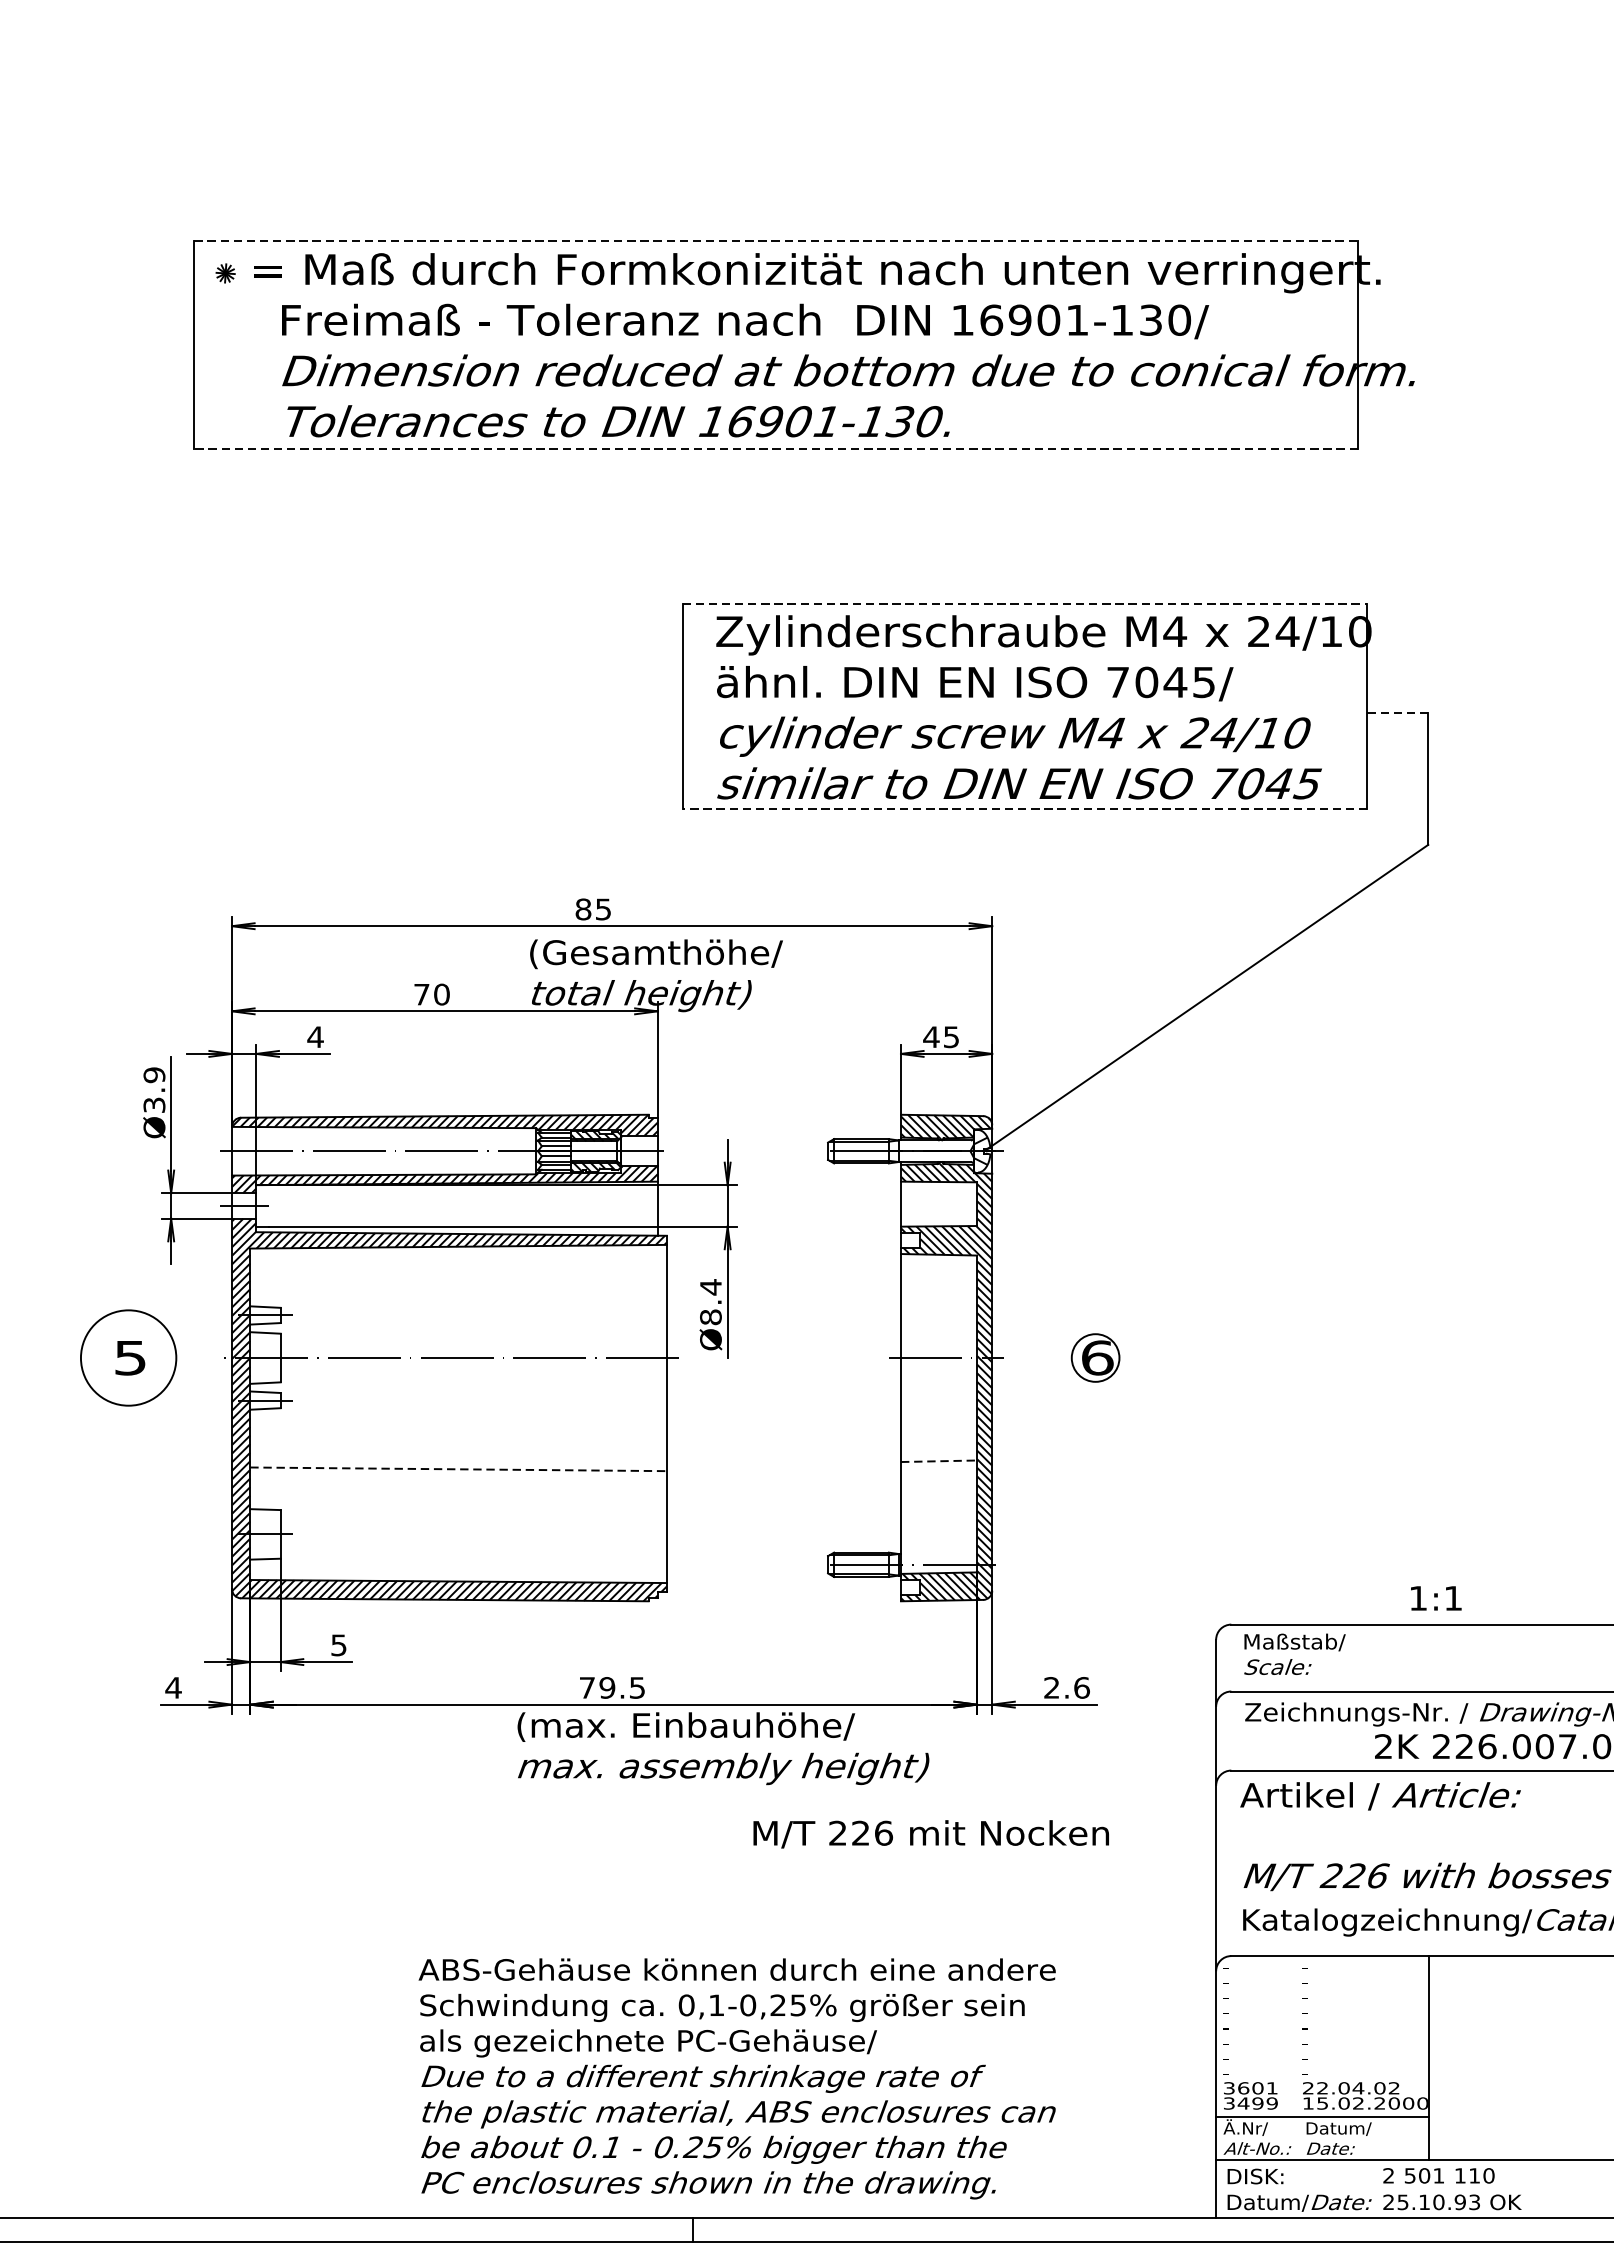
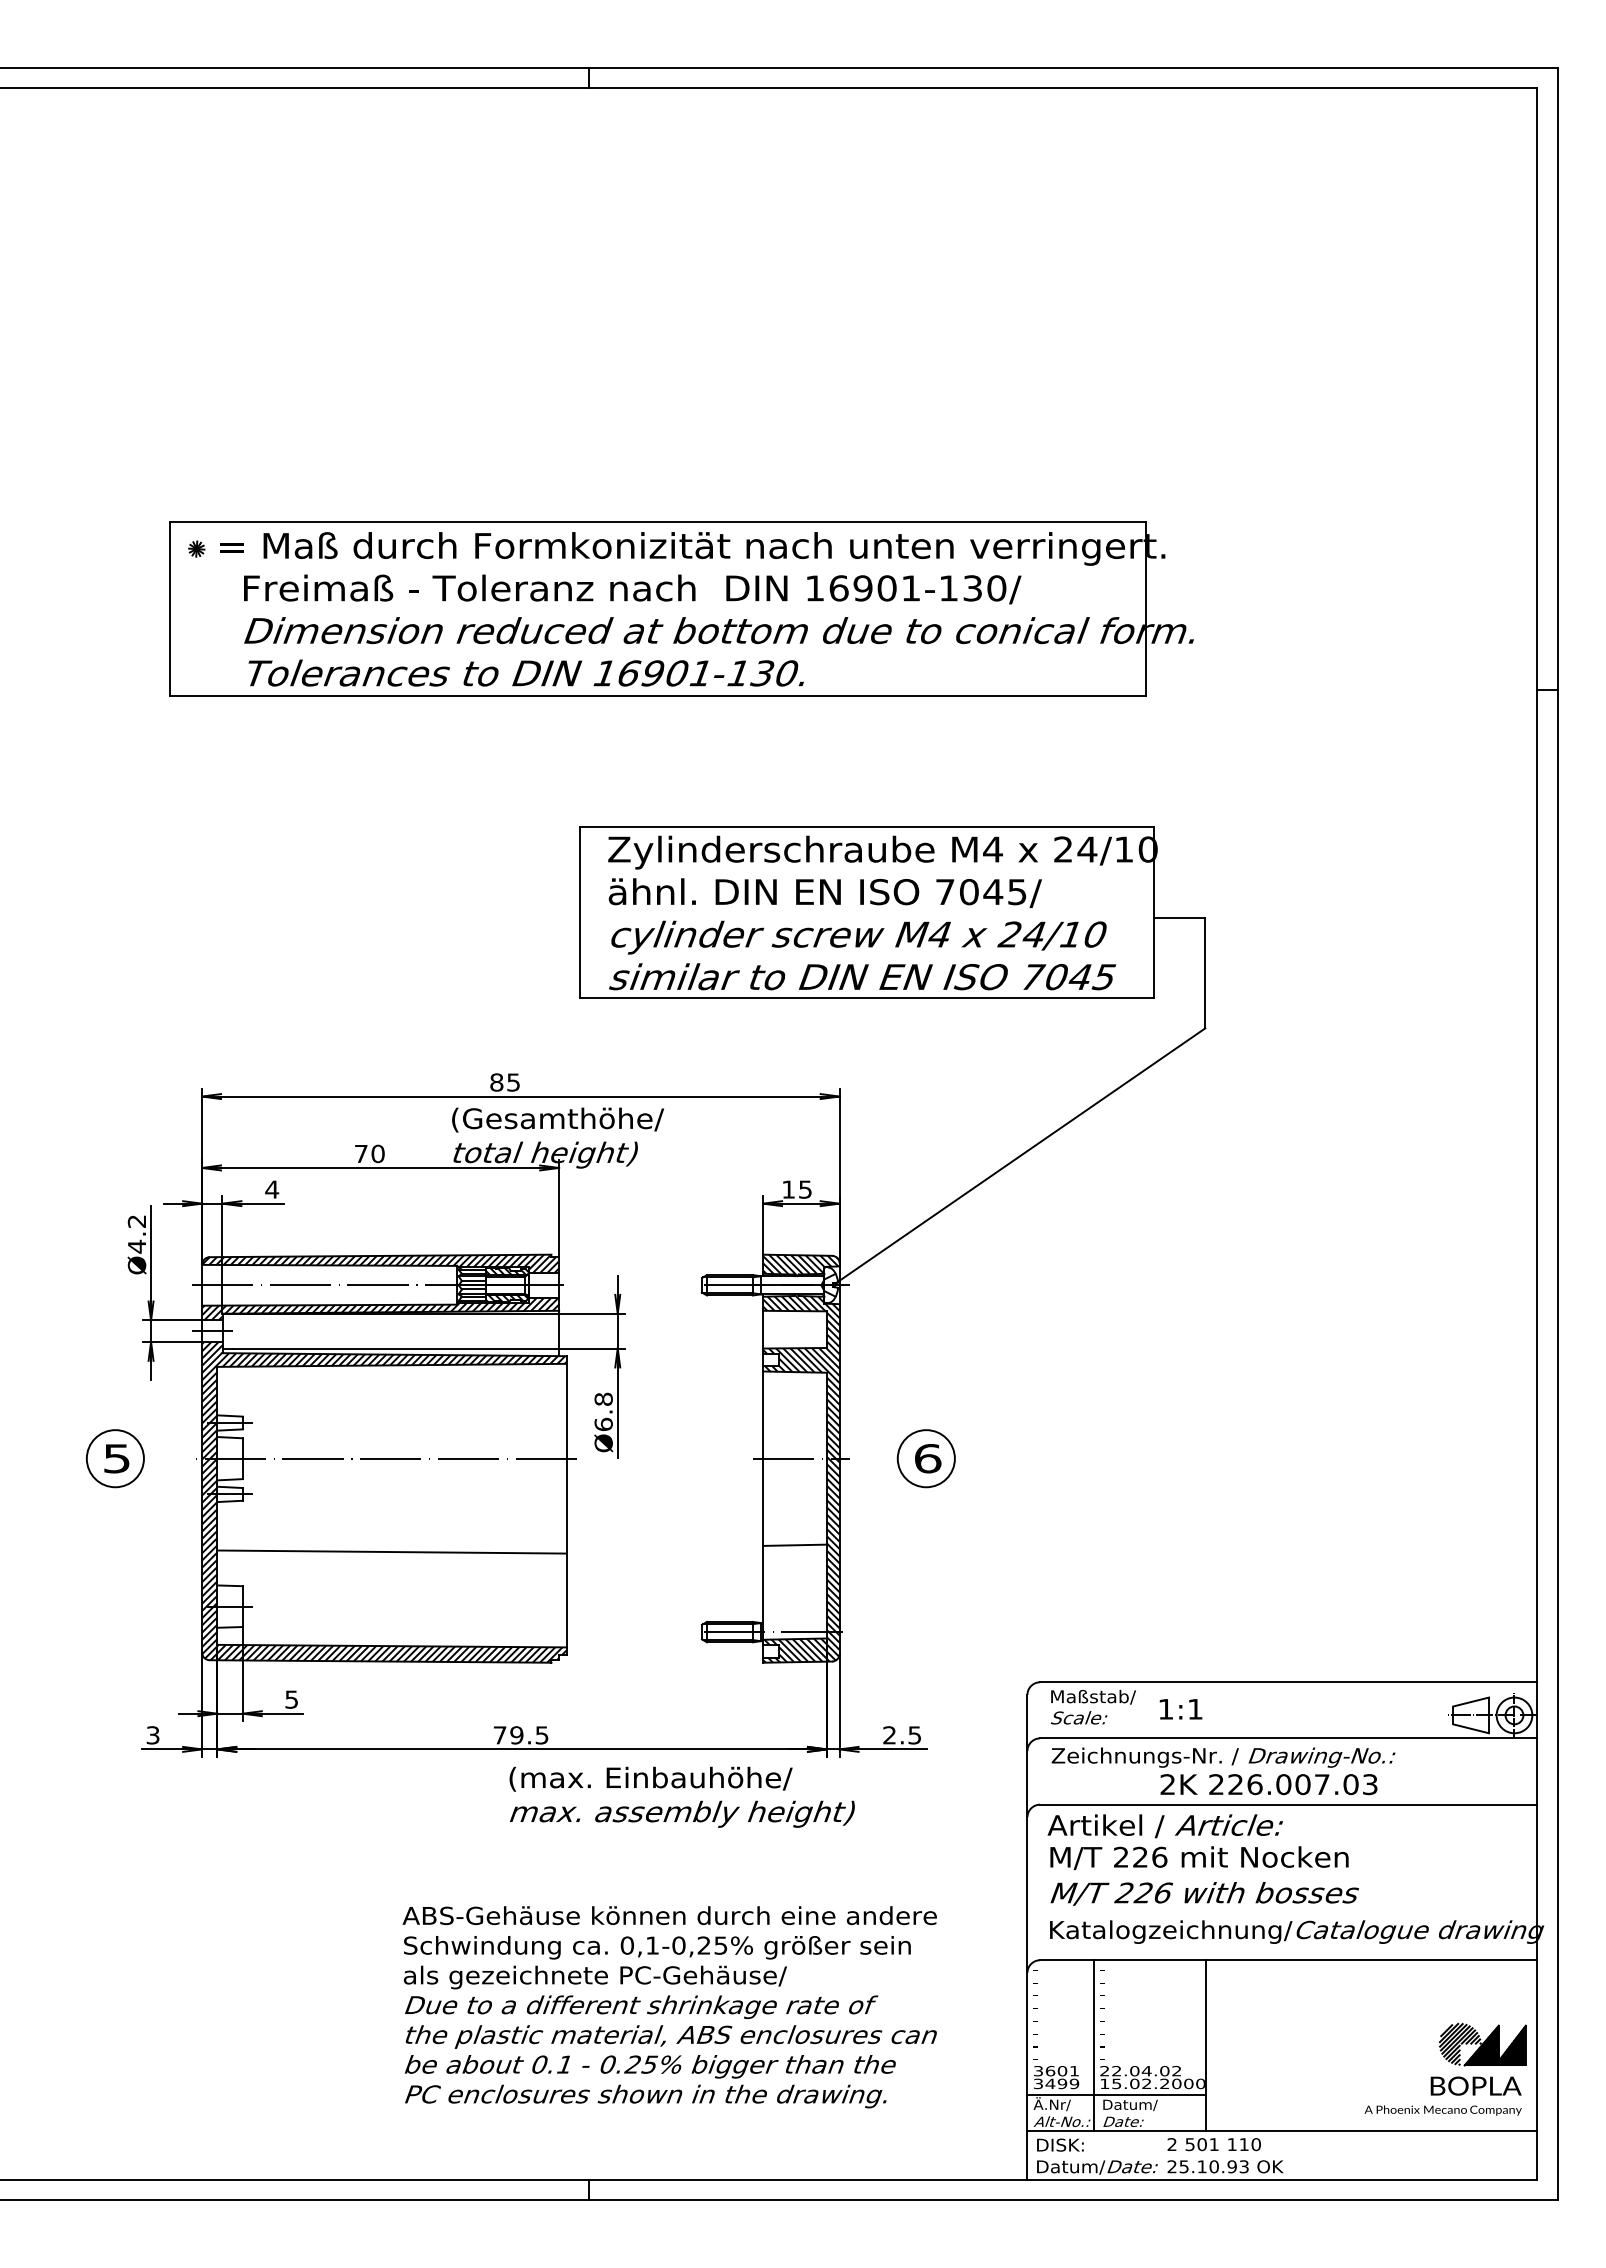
line: (776, 241) -> (658, 522), dashed -> solid
line: (776, 447) -> (658, 695), dashed -> solid
line: (1025, 604) -> (867, 826), dashed -> solid
line: (1397, 712) -> (1179, 917), dashed -> solid
line: (1024, 809) -> (866, 998), dashed -> solid
text: (931, 1037) -> (788, 1189), 45 -> 15
text: (153, 1090) -> (136, 1234), Ø3.9 -> Ø4.2
text: (710, 1301) -> (603, 1411), Ø8.4 -> Ø6.8
circle: (127, 1357) -> (114, 1458), size x0.71
circle: (1094, 1357) -> (925, 1458), size x1.43
line: (939, 1461) -> (795, 1545), dashed -> solid
line: (459, 1469) -> (392, 1552), dashed -> solid
text: (1435, 1598) -> (1180, 1709), moved
text: (174, 1688) -> (153, 1735), 4 -> 3
text: (1081, 1688) -> (914, 1735), 2.6 -> 2.5
text: (722, 1747) -> (681, 1796), moved
text: (931, 1833) -> (1199, 1857), moved
line: (1294, 2057) -> (1093, 2045), added
text: (736, 2079) -> (669, 2007), moved

